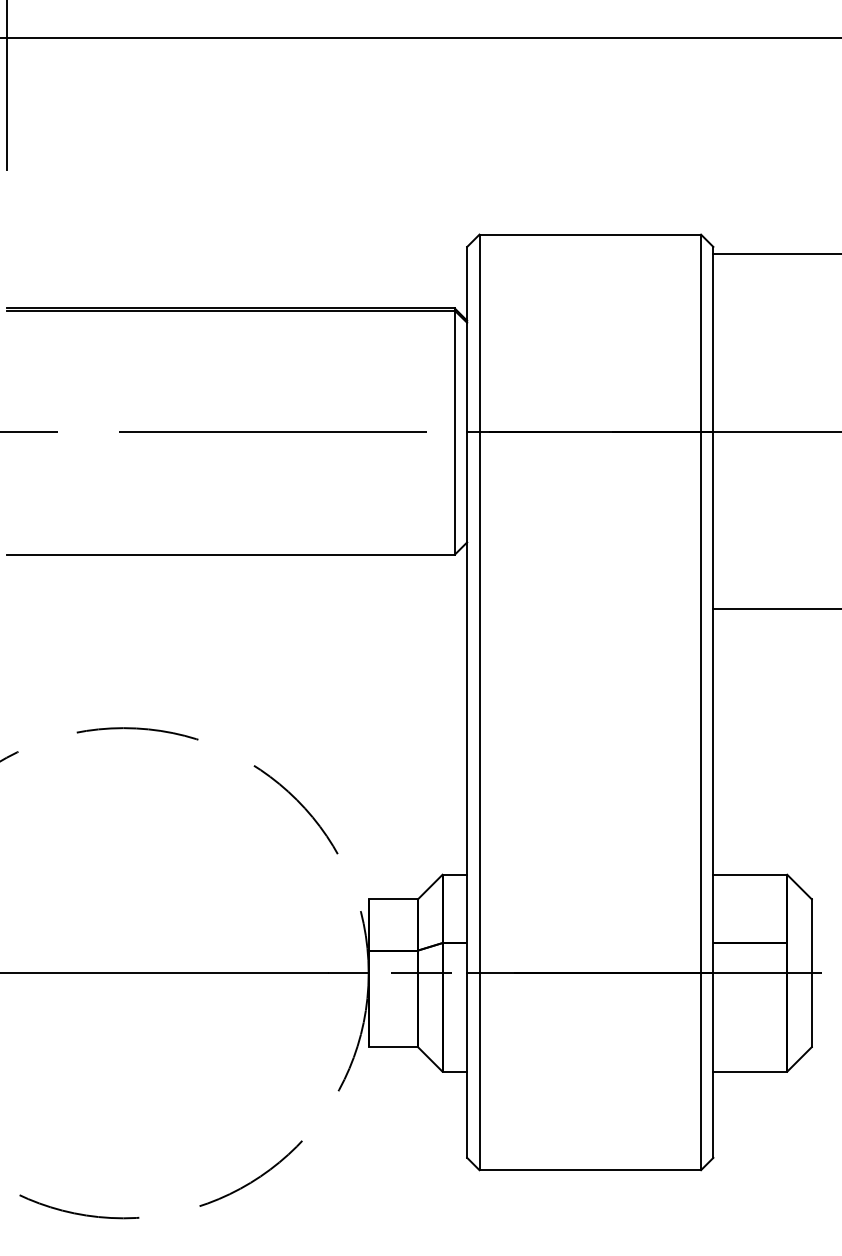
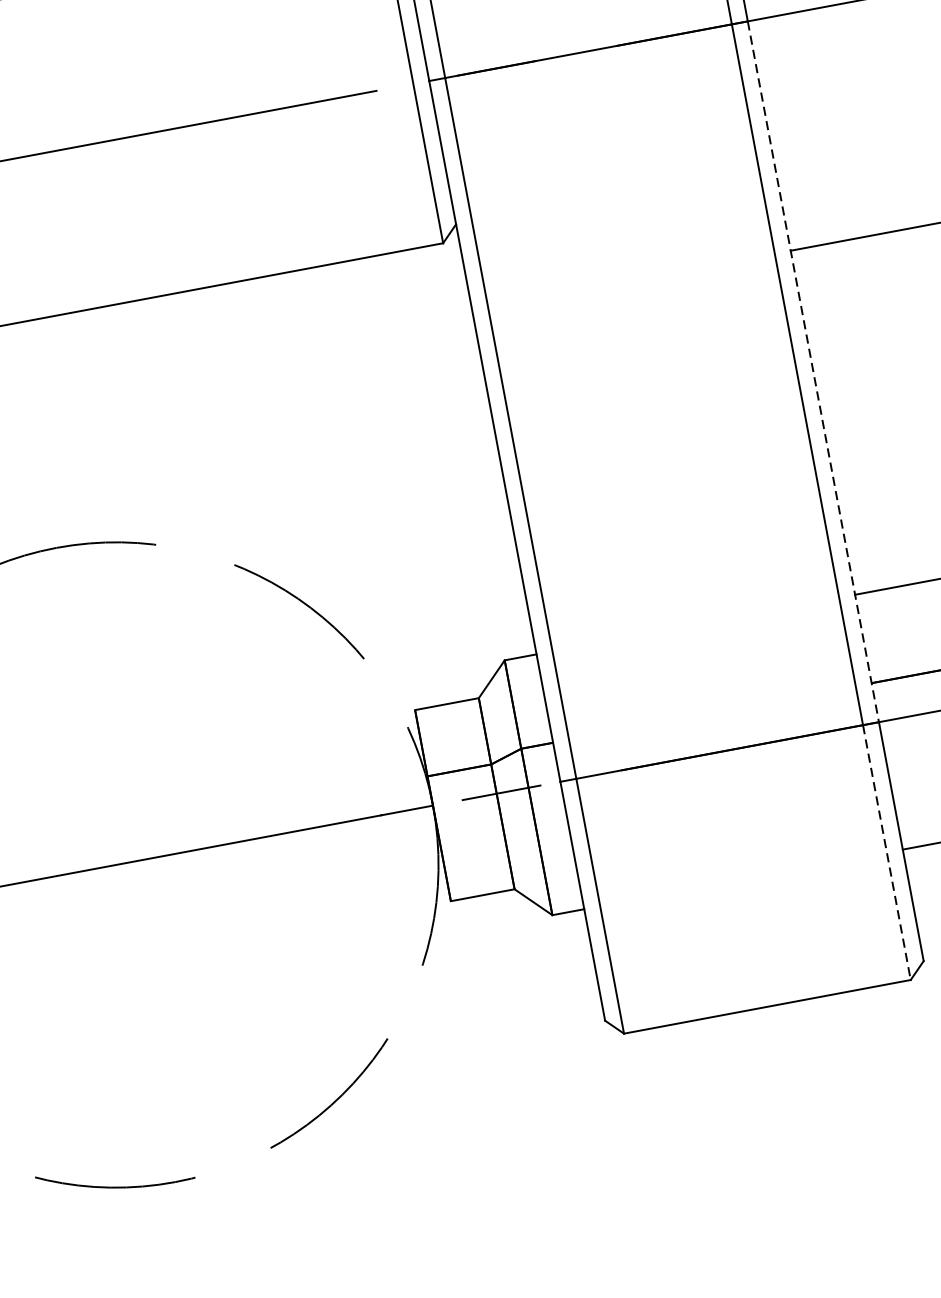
line: (713, 702) -> (813, 371), solid -> dashed
line: (701, 1072) -> (887, 853), solid -> dashed

